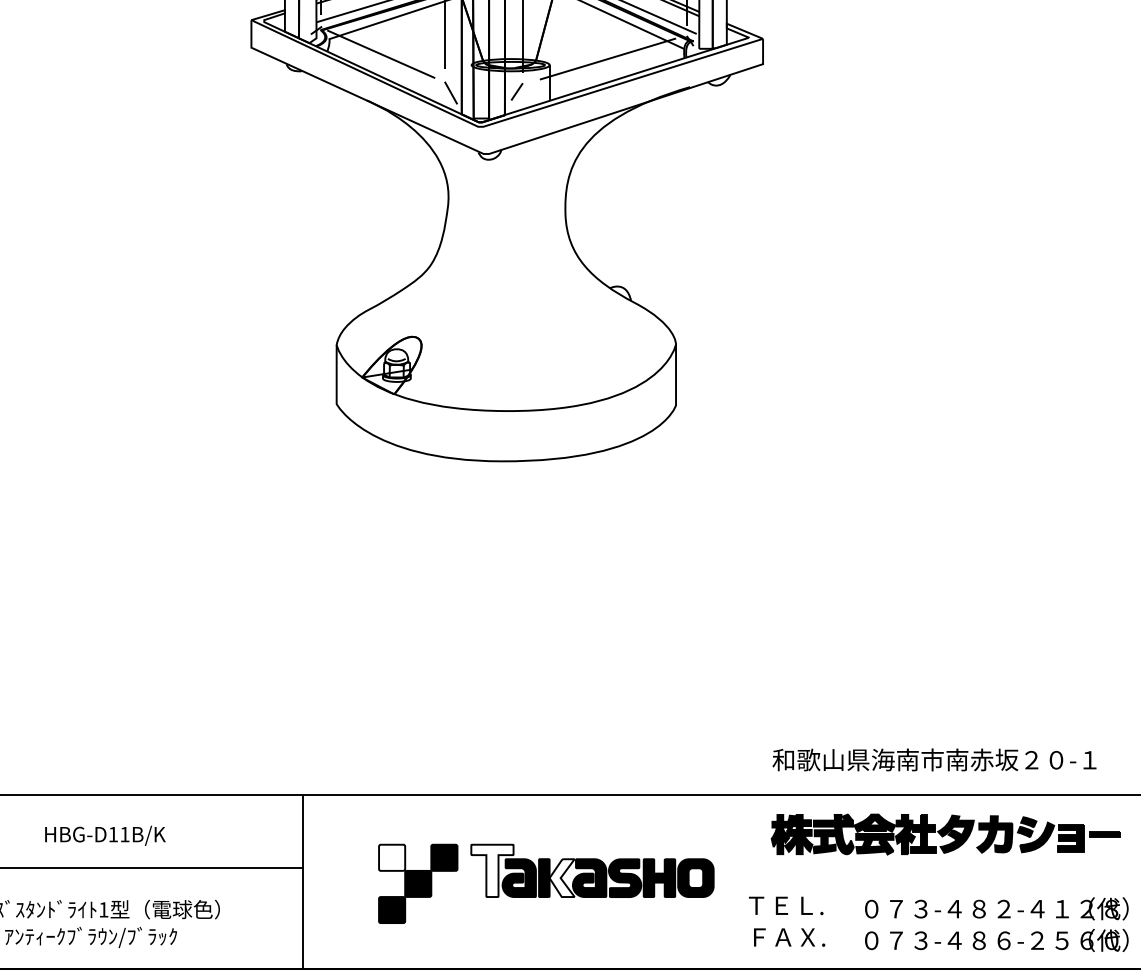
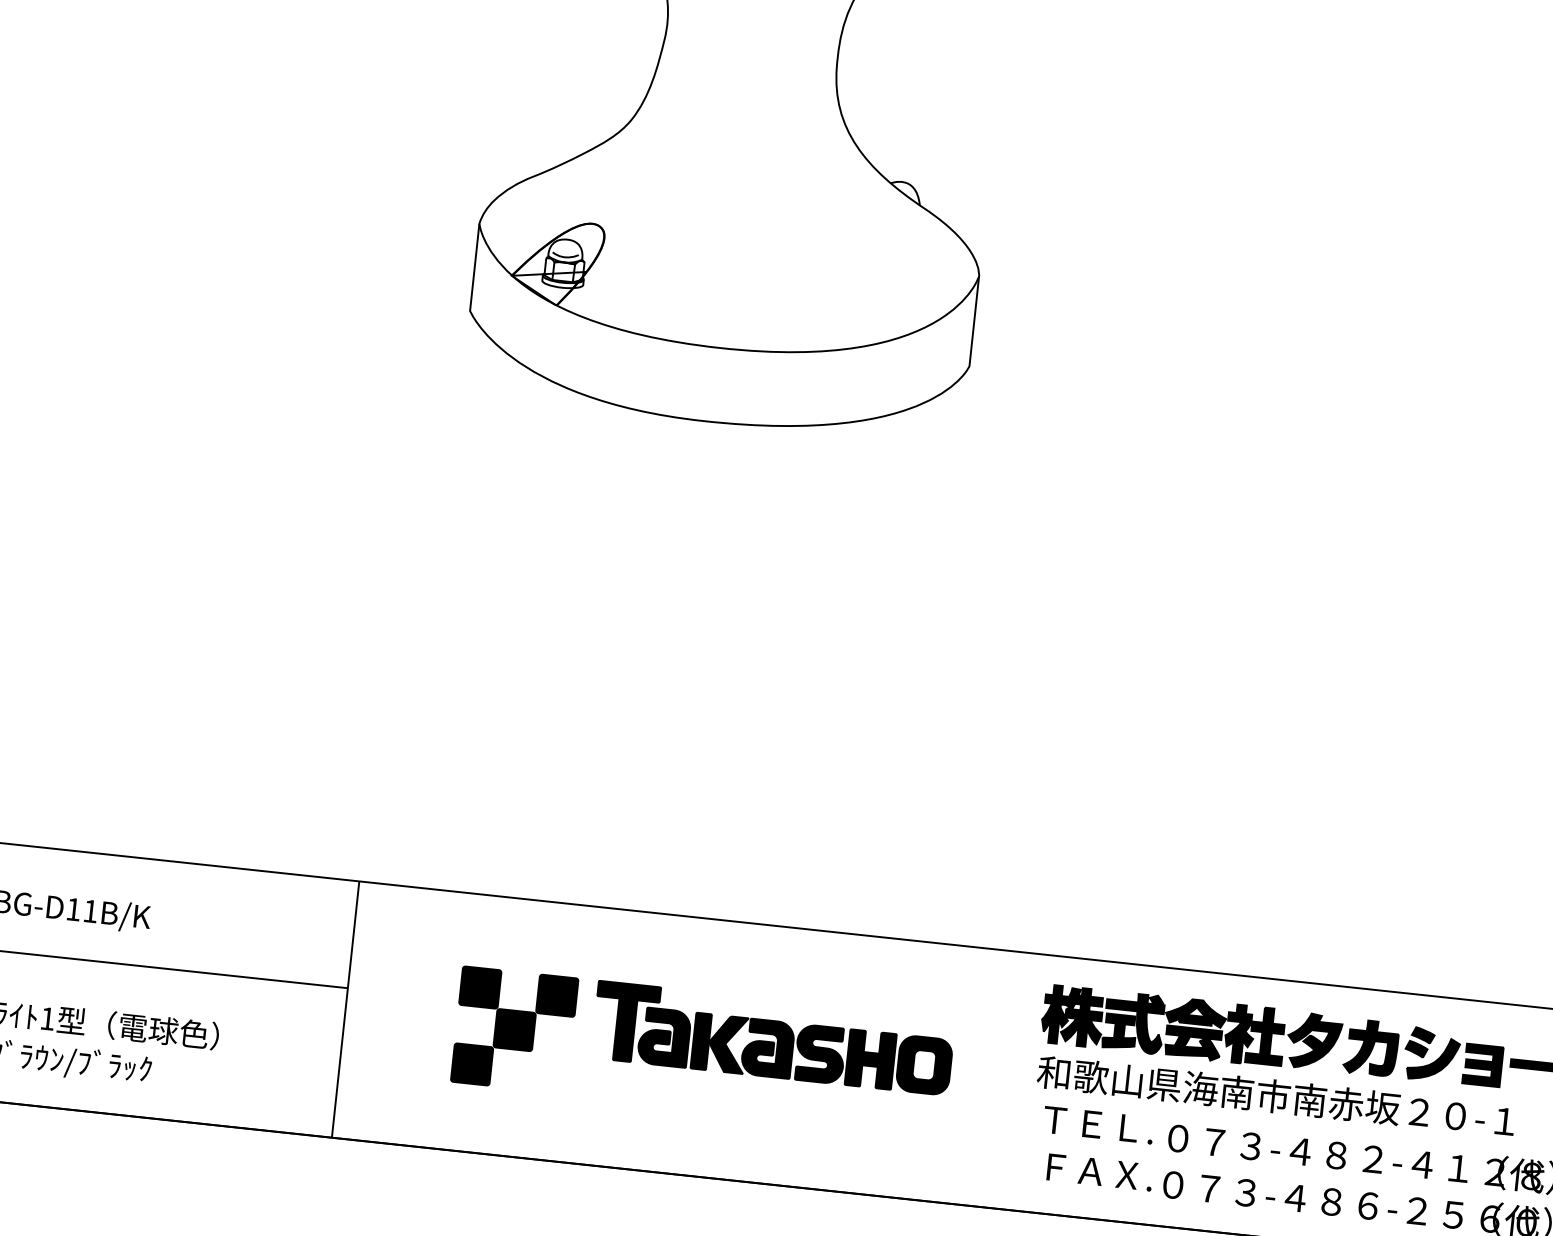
text: (934, 759) -> (1276, 1096), moved
fill: (392, 857) -> (480, 987), added
fill: (492, 870) -> (626, 1022), added
fill: (561, 878) -> (726, 1044), added
text: (786, 905) -> (1099, 1124), moved
text: (789, 937) -> (1099, 1172), moved

